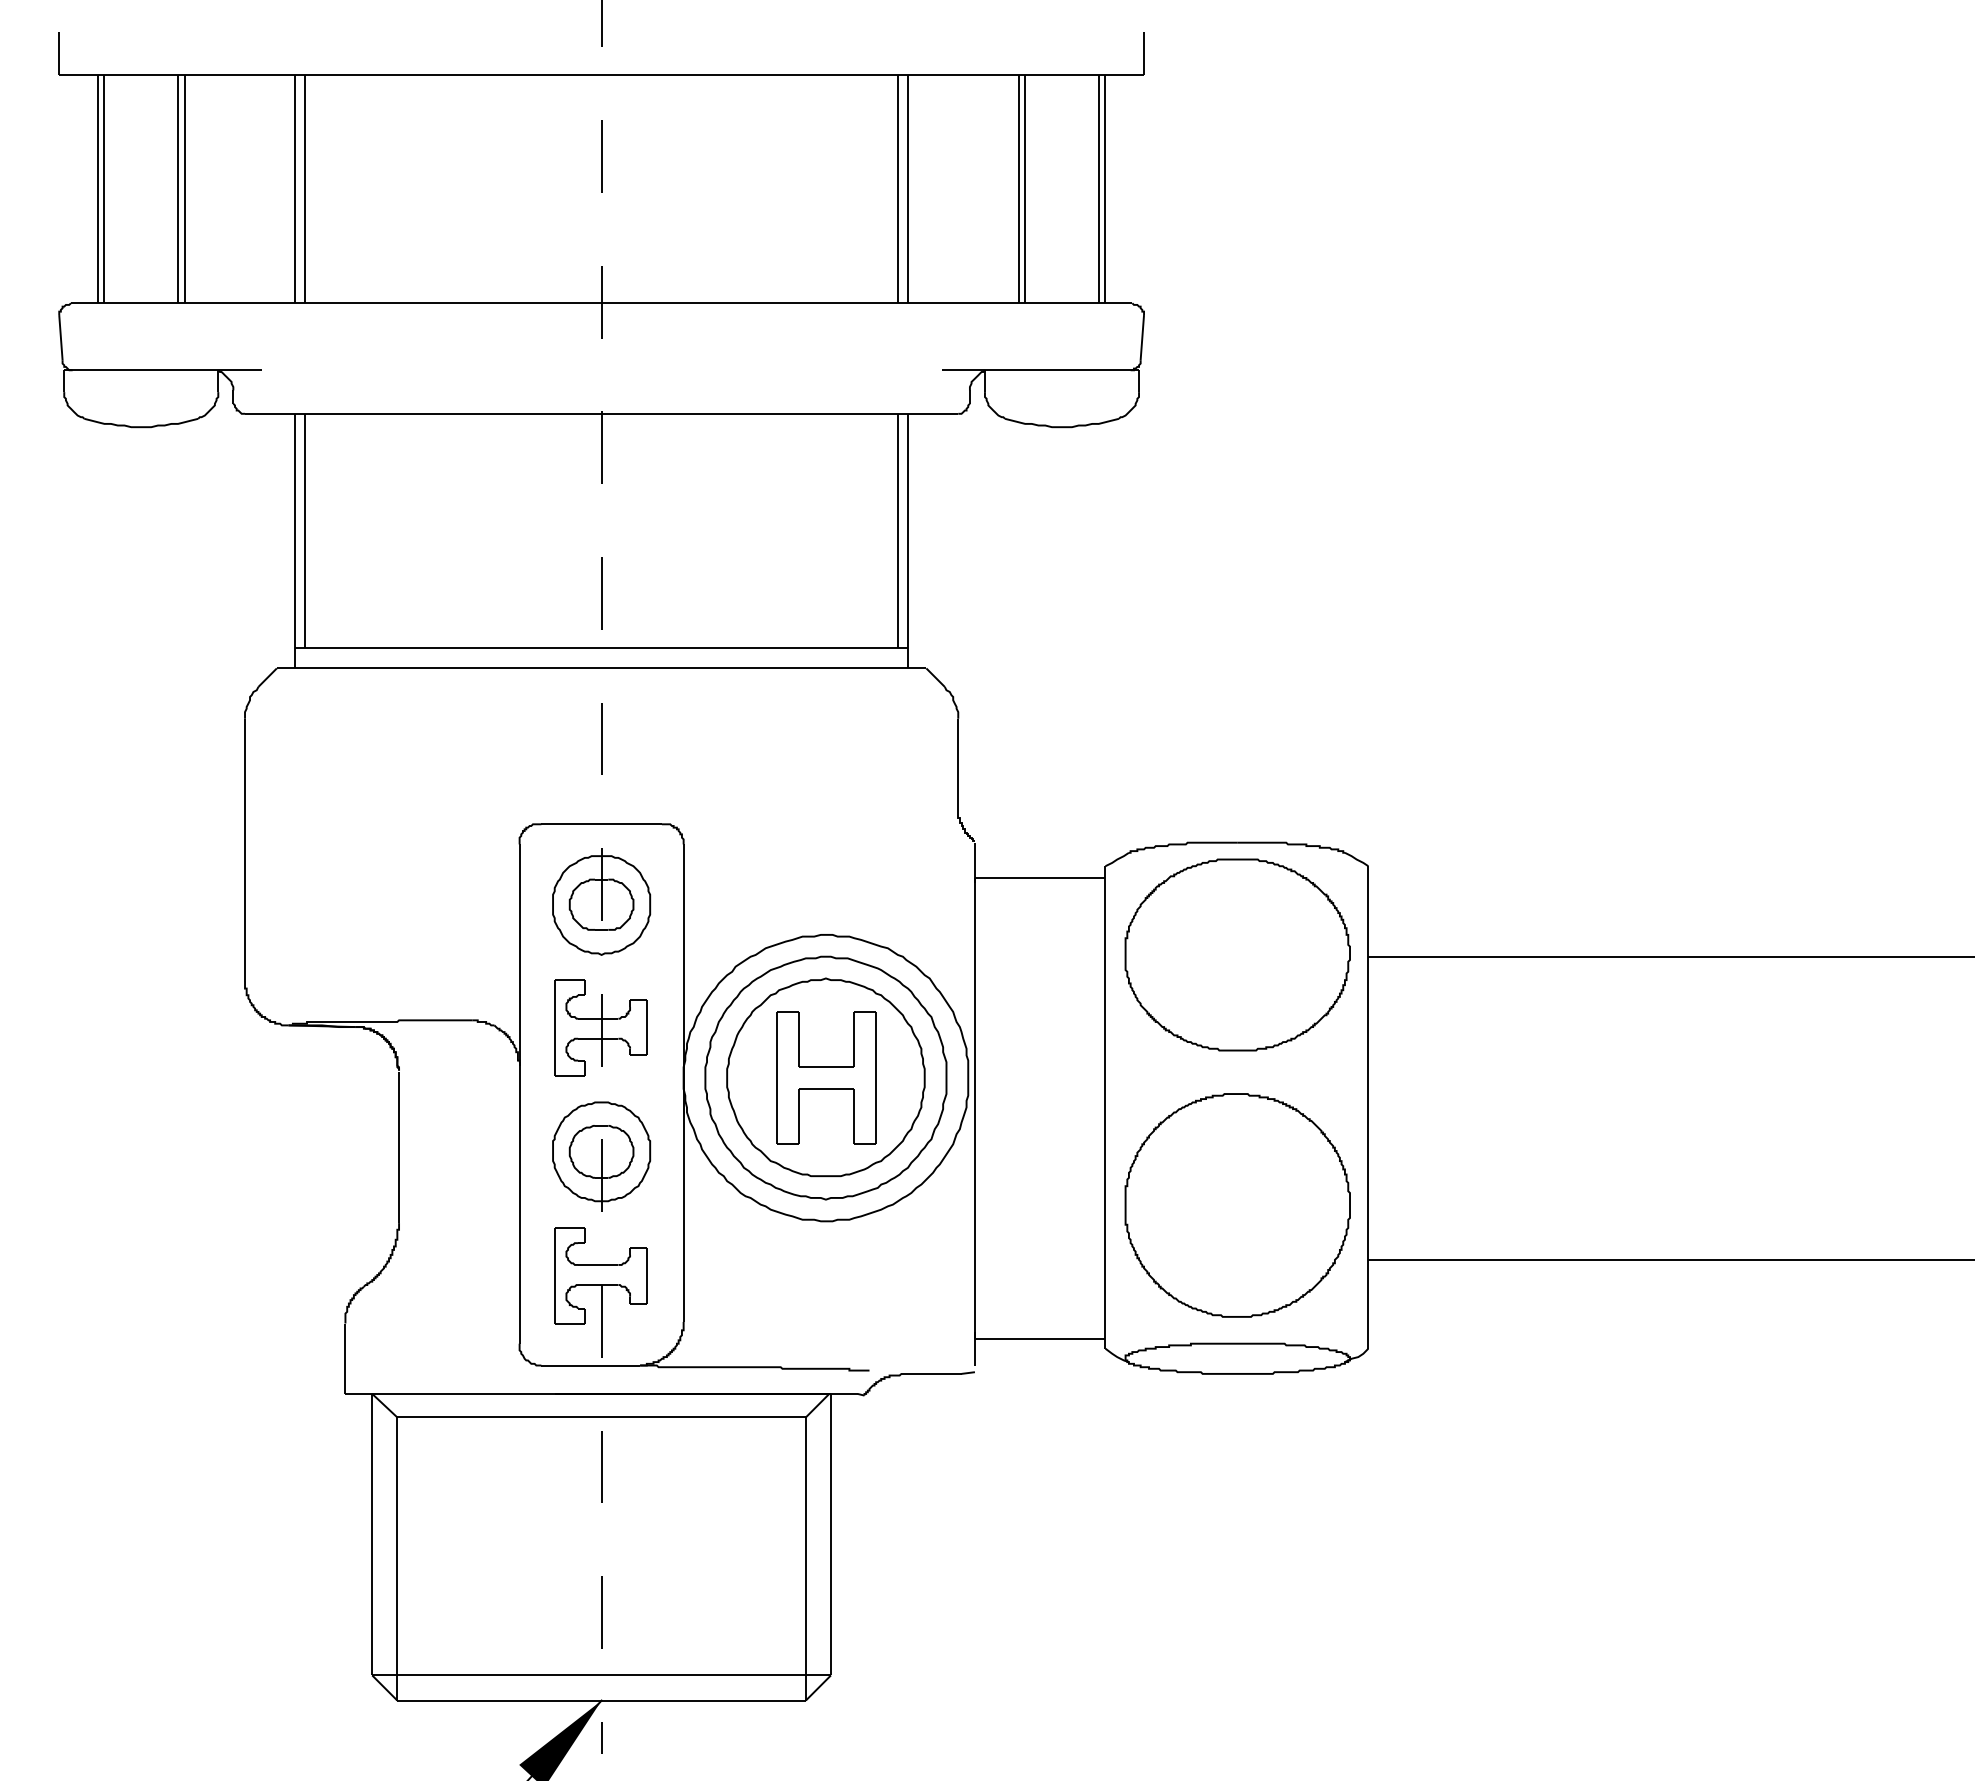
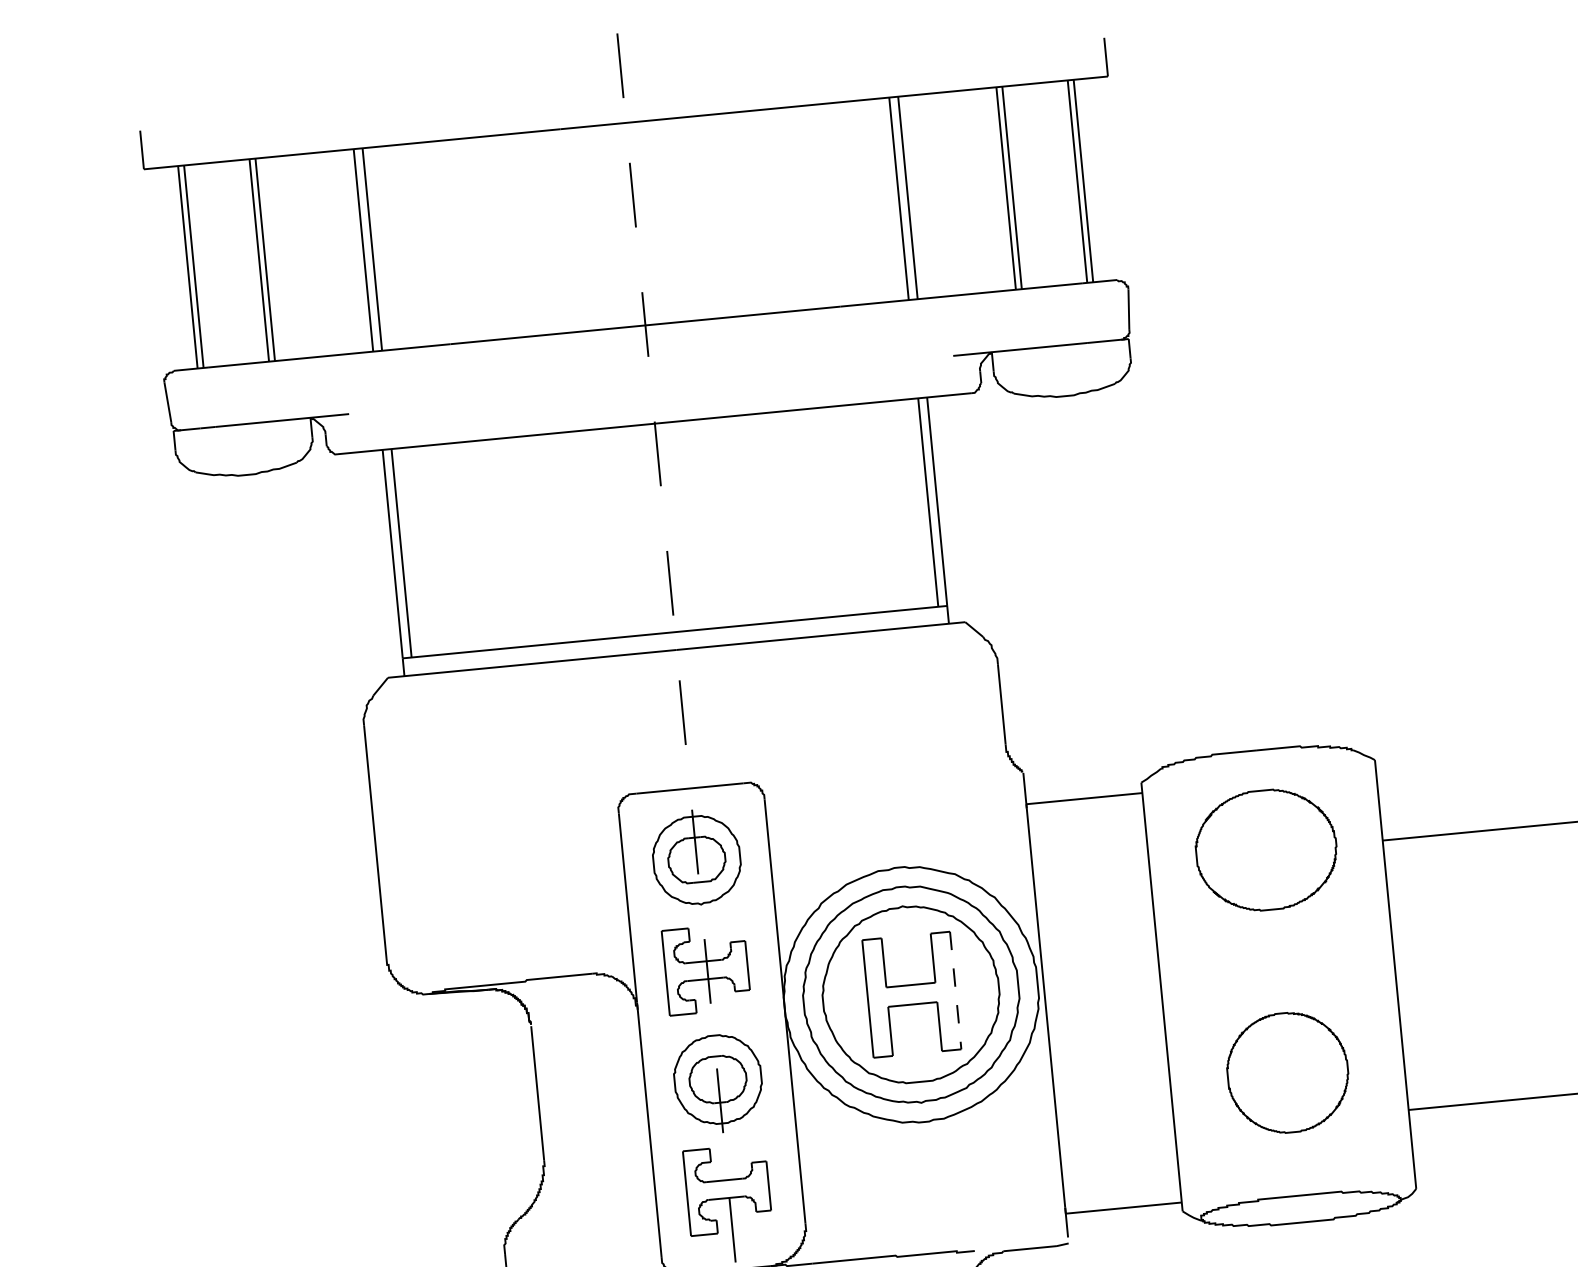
part: (1237, 954) -> (1266, 849), size x0.7
line: (876, 1078) -> (956, 990), solid -> dashed
part: (1237, 1205) -> (1287, 1072), size x0.6

